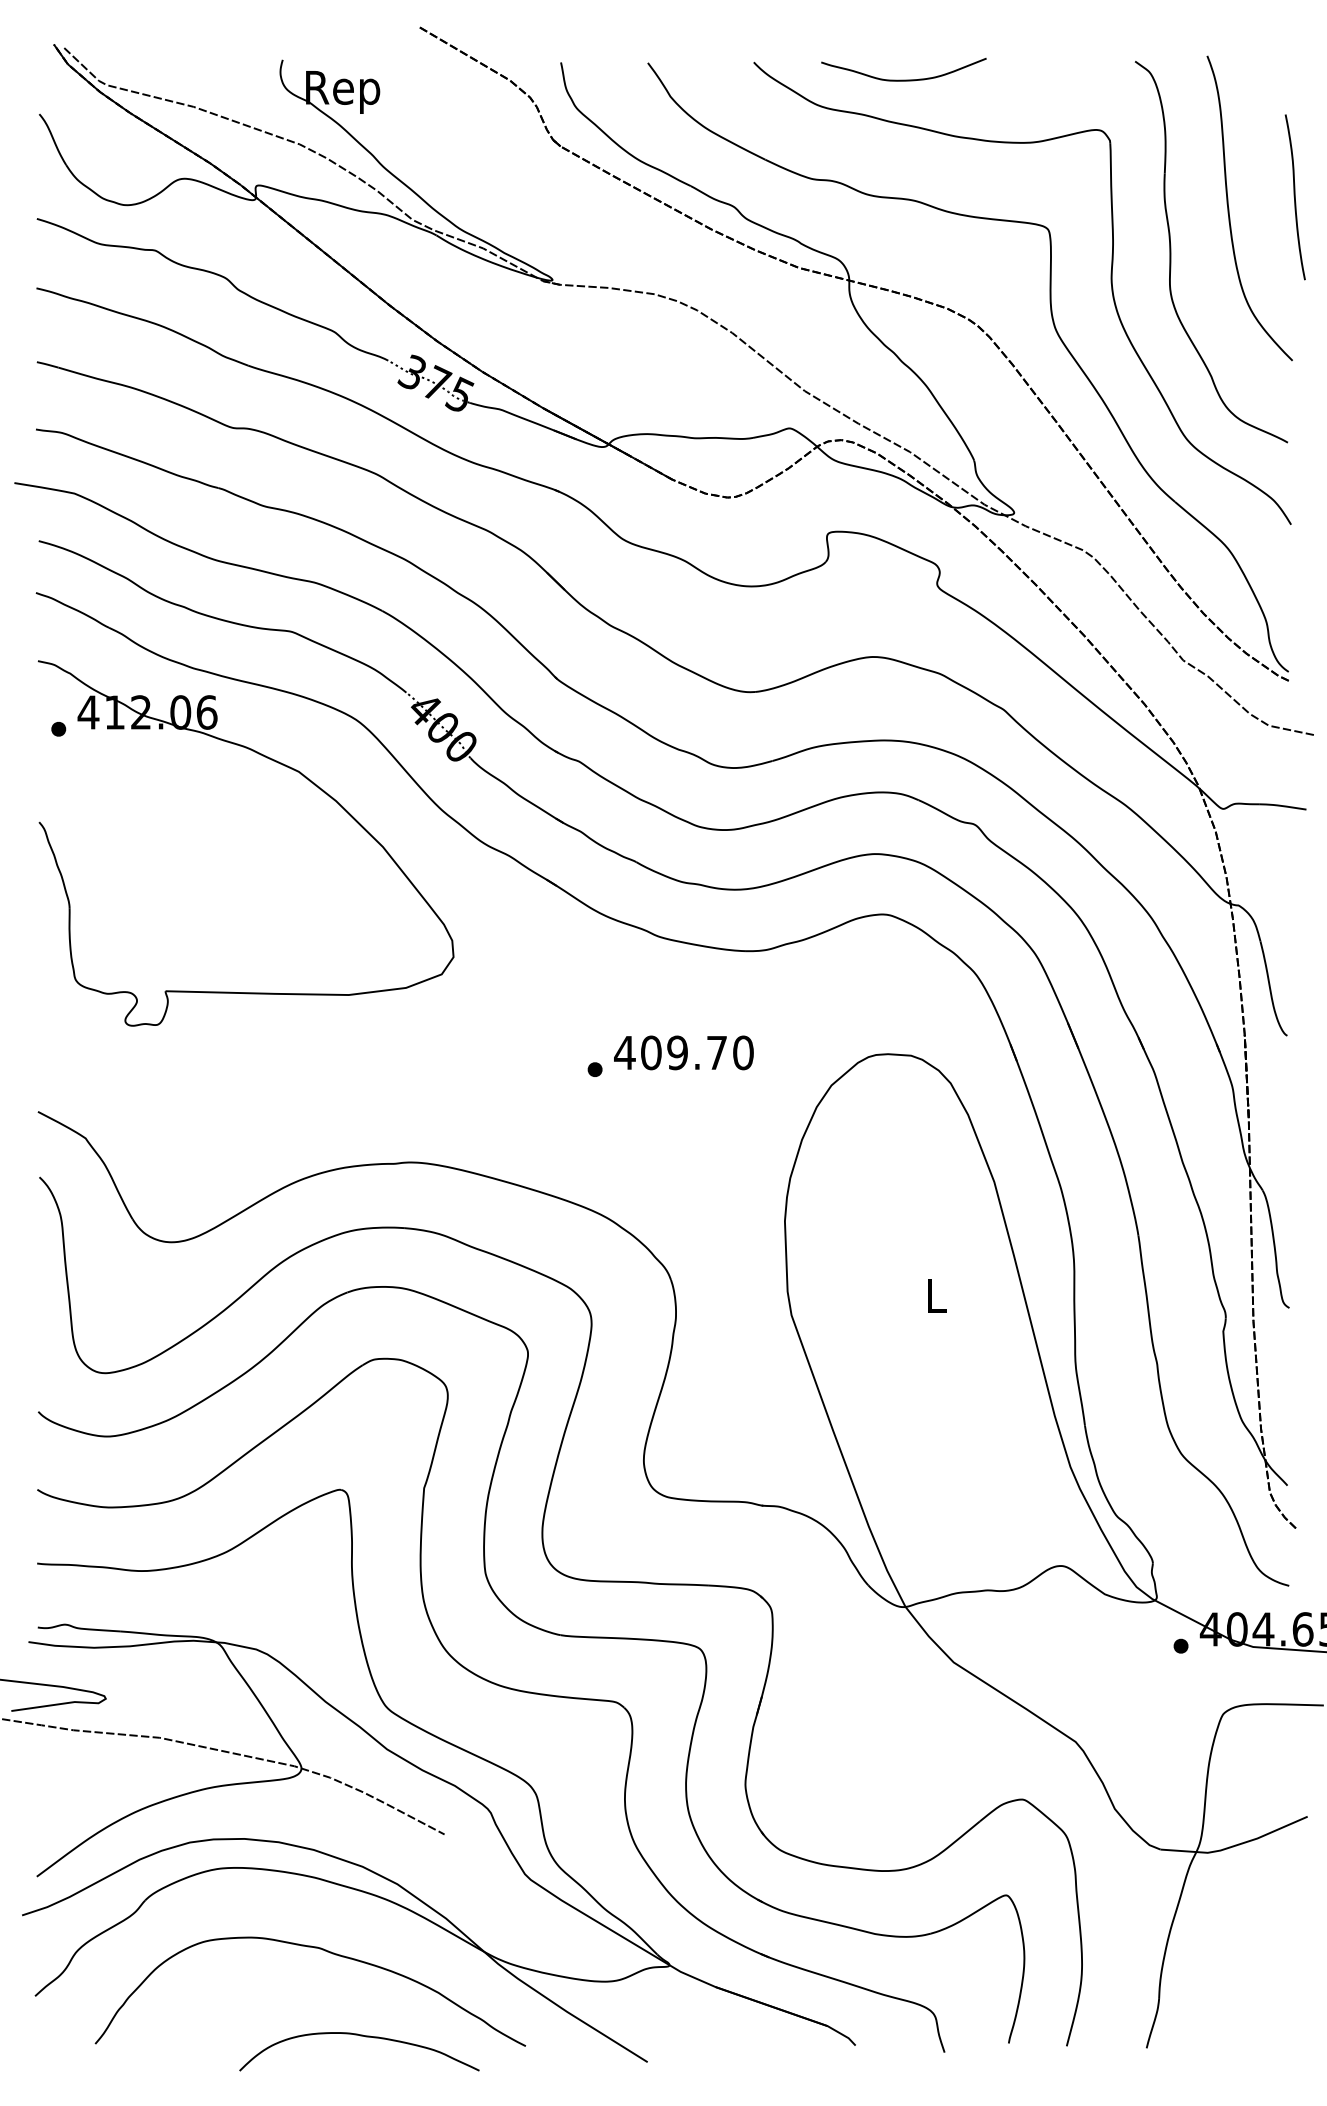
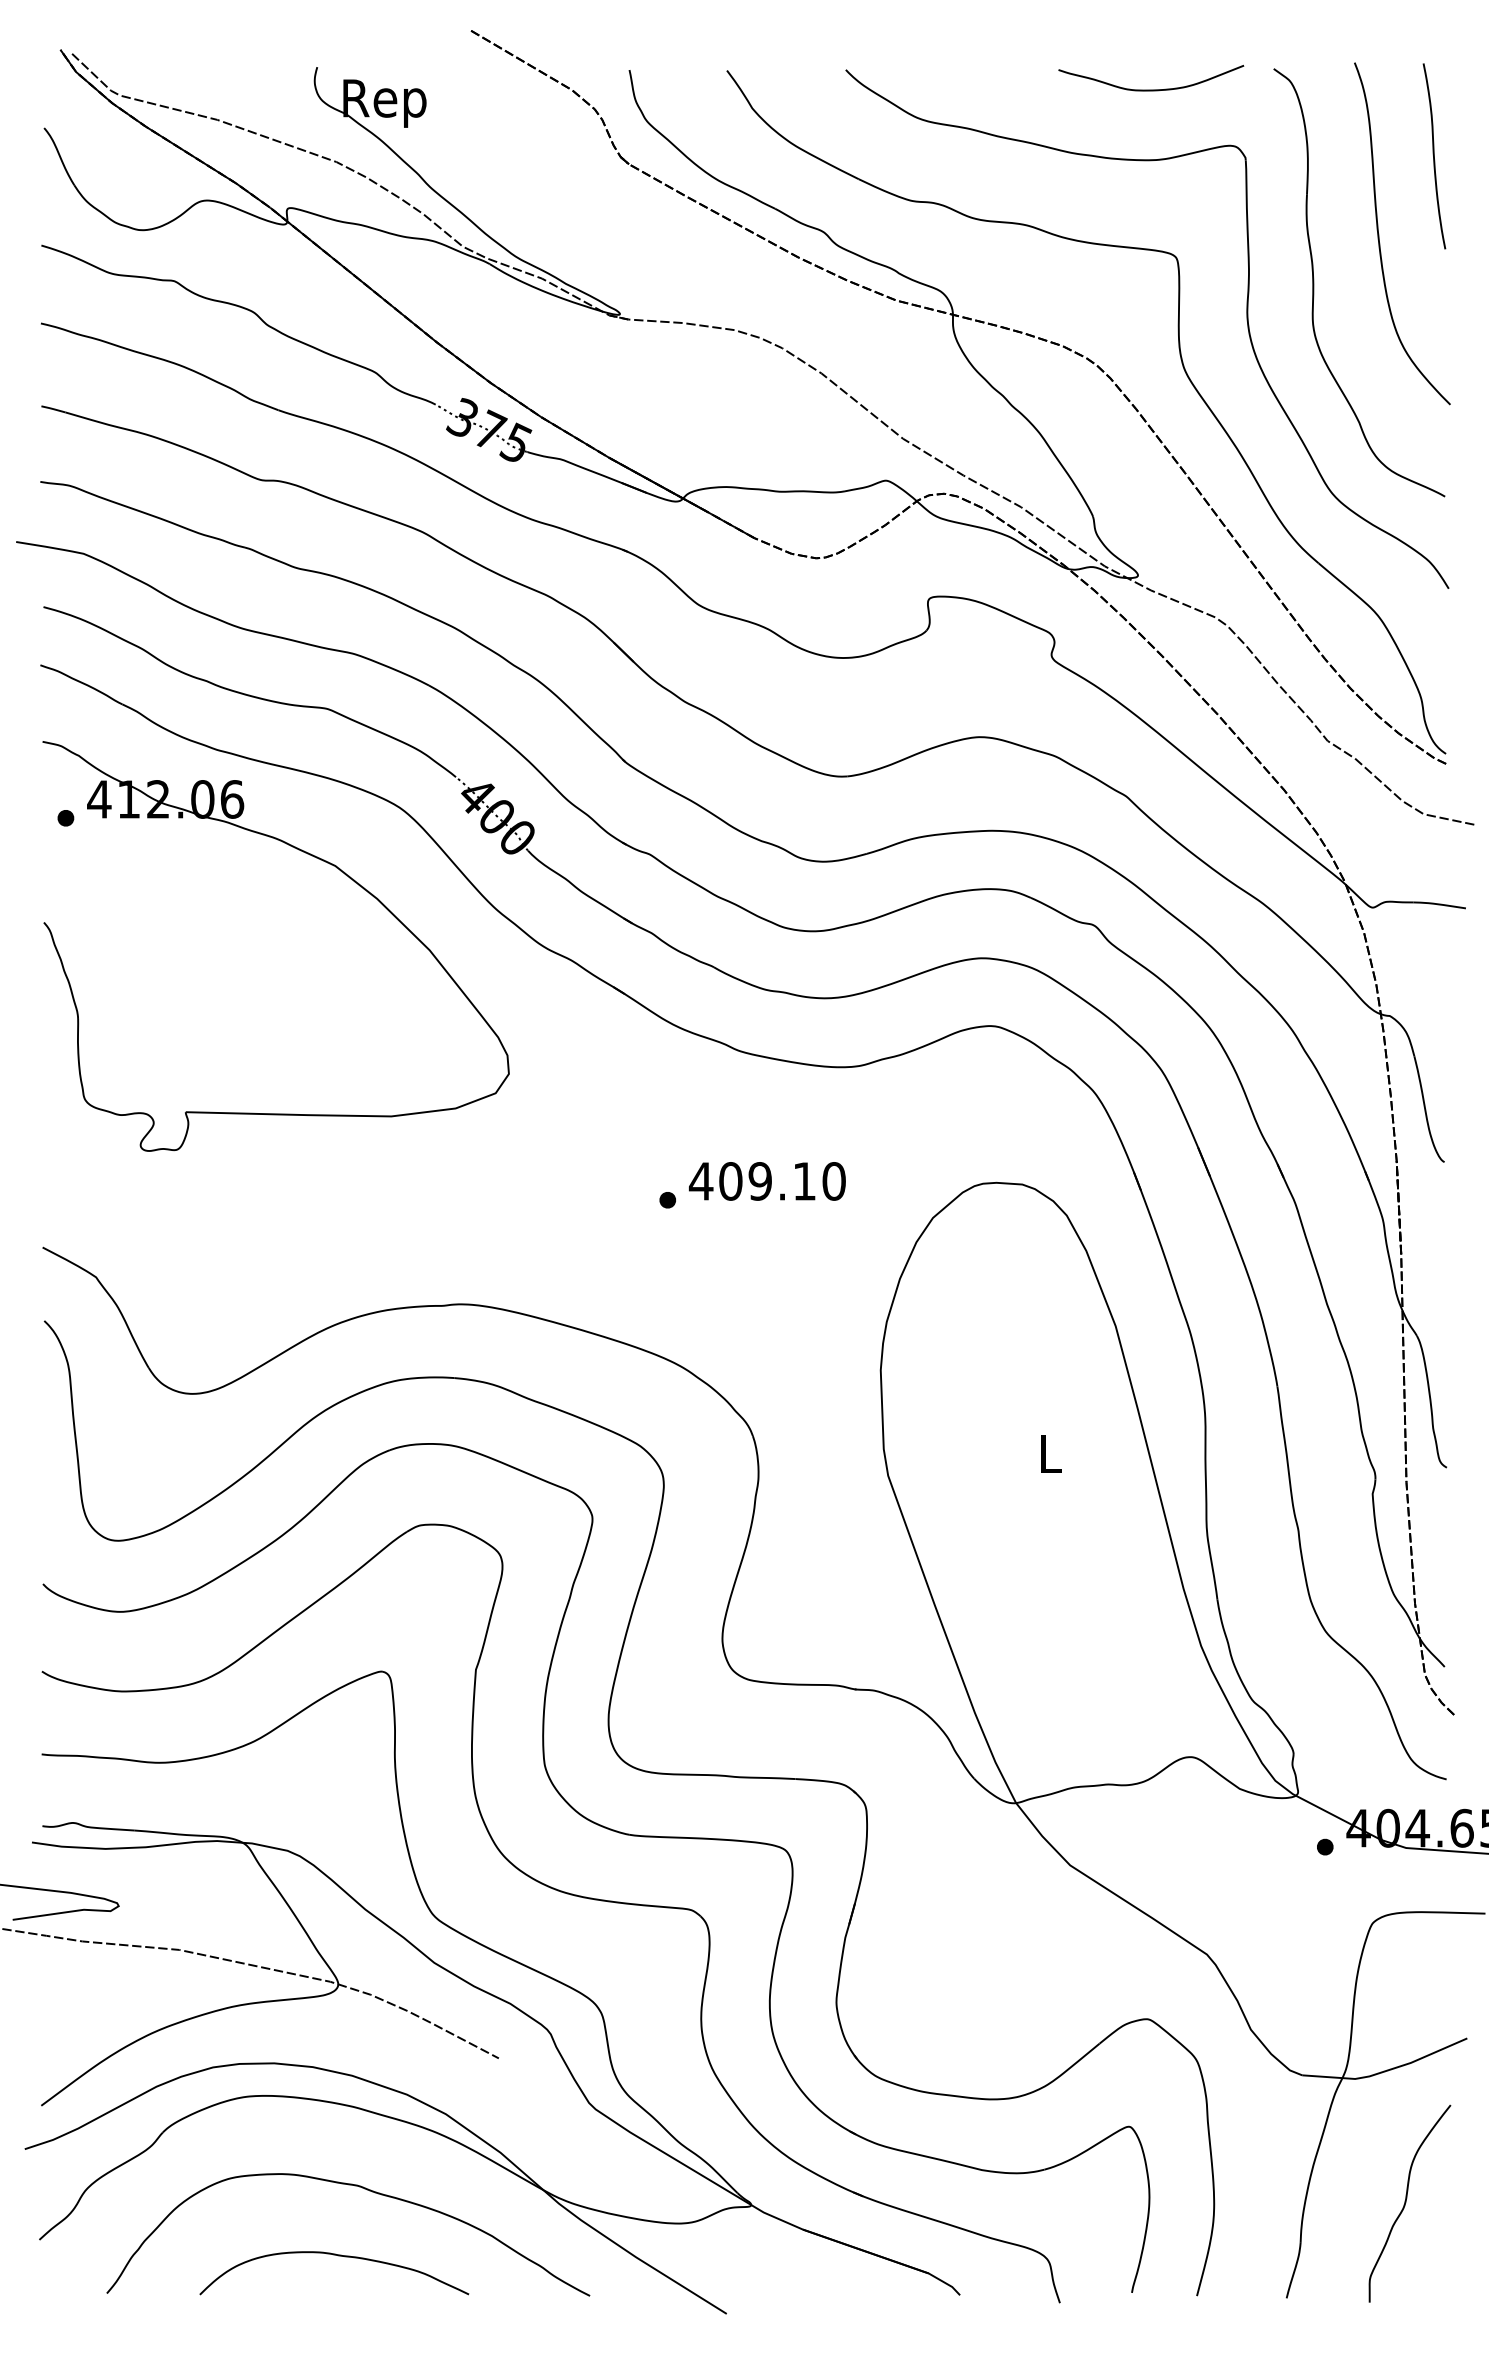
curve: (904, 79) -> (1151, 89), moved
curve: (1295, 197) -> (1434, 156), moved
text: (716, 1053) -> (804, 1181), 409.70 -> 409.10
curve: (1253, 1962) -> (1406, 2202), added
curve: (363, 2036) -> (338, 2256), moved

